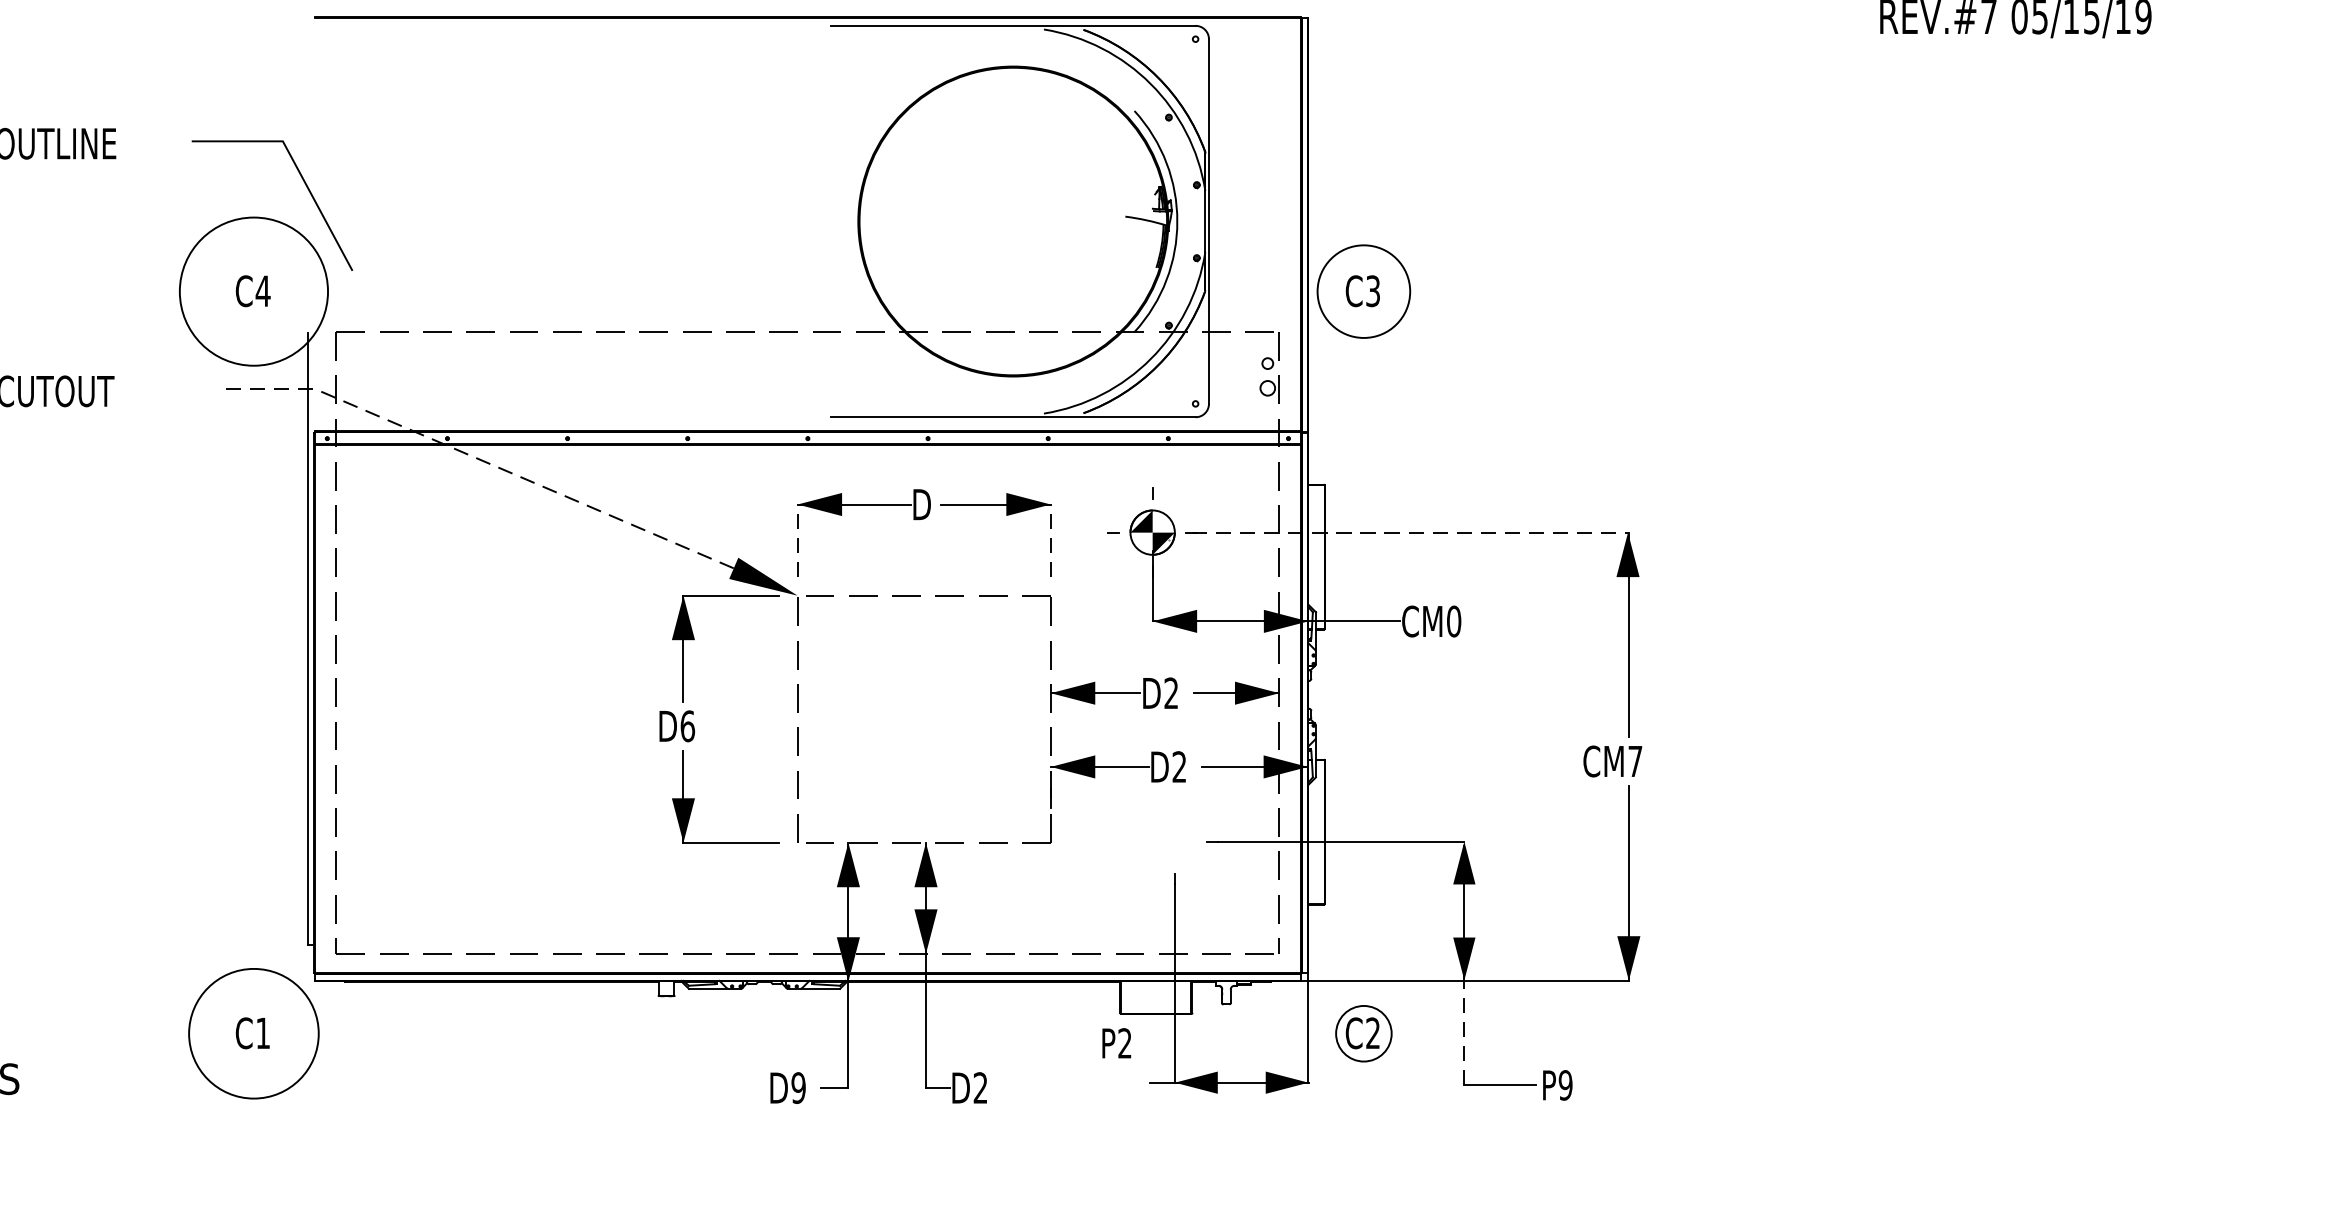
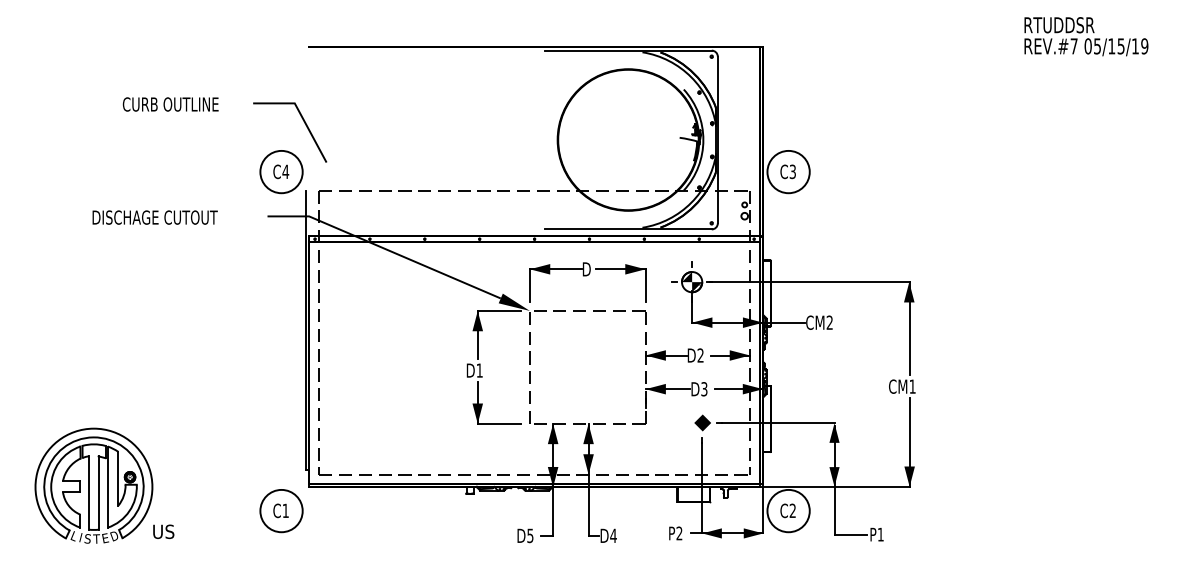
circle: (253, 290) -> (281, 171), size x0.62
line: (481, 458) -> (385, 248), dashed -> solid
line: (1409, 533) -> (809, 282), dashed -> solid
line: (796, 539) -> (529, 285), dashed -> solid
line: (1050, 539) -> (645, 285), dashed -> solid
text: (1453, 620) -> (829, 322), CM0 -> CM2
text: (687, 726) -> (479, 370), D6 -> D1
text: (1635, 761) -> (912, 386), CM7 -> CM1
text: (1179, 767) -> (704, 389), D2 -> D3
fill: (1175, 839) -> (702, 422), added
circle: (253, 1032) -> (281, 510), size x0.71
circle: (1363, 1032) -> (788, 510), size x1.67
line: (1464, 1032) -> (834, 510), dashed -> solid
text: (1116, 1043) -> (675, 533), moved
text: (1565, 1085) -> (880, 534), P9 -> P1
text: (798, 1087) -> (530, 535), D9 -> D5
text: (980, 1087) -> (613, 535), D2 -> D4

